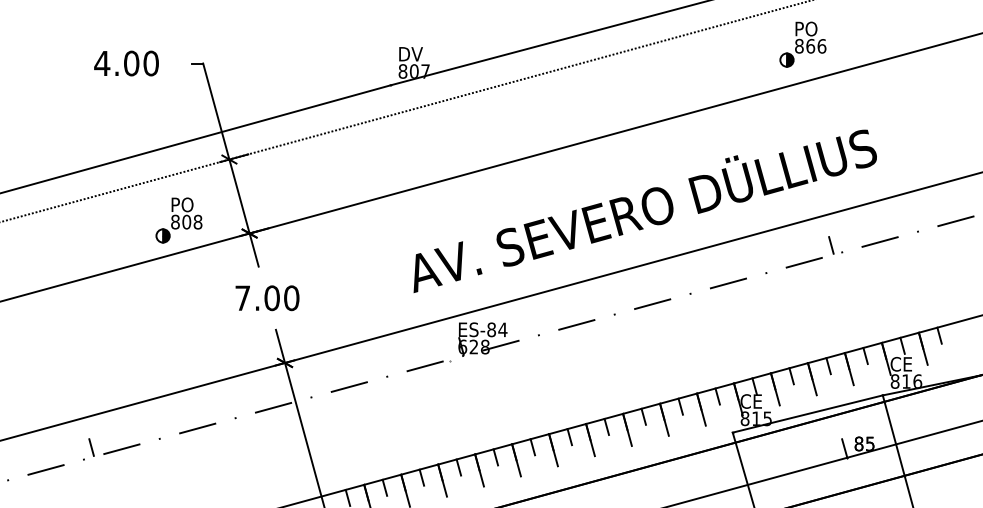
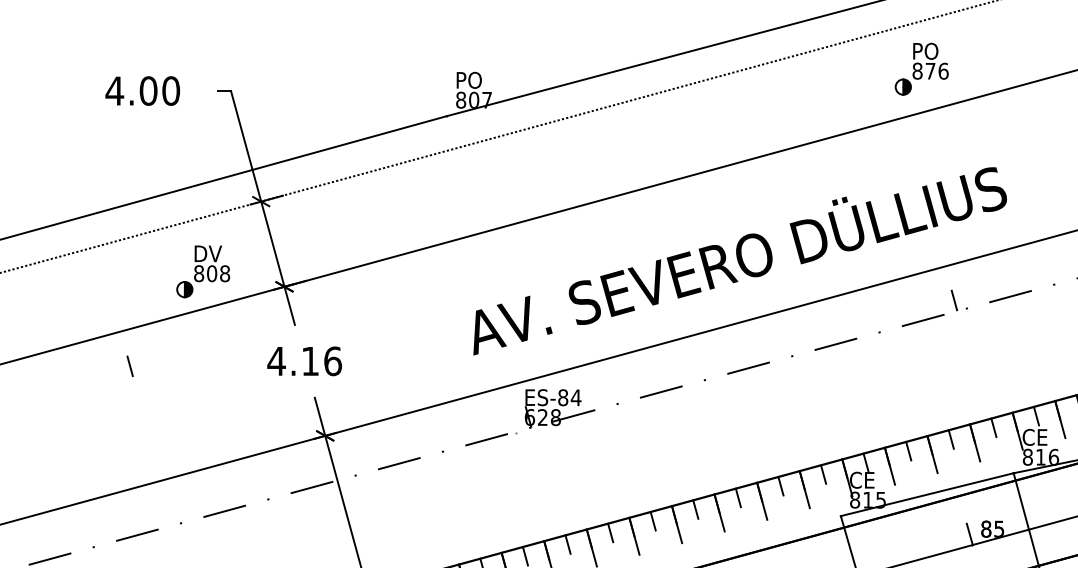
text: (810, 46) -> (930, 71), 866 -> 876
text: (411, 53) -> (470, 79), DV -> PO
text: (184, 204) -> (209, 253), PO -> DV
text: (266, 298) -> (303, 361), 7.00 -> 4.16
line: (91, 447) -> (130, 366), moved

